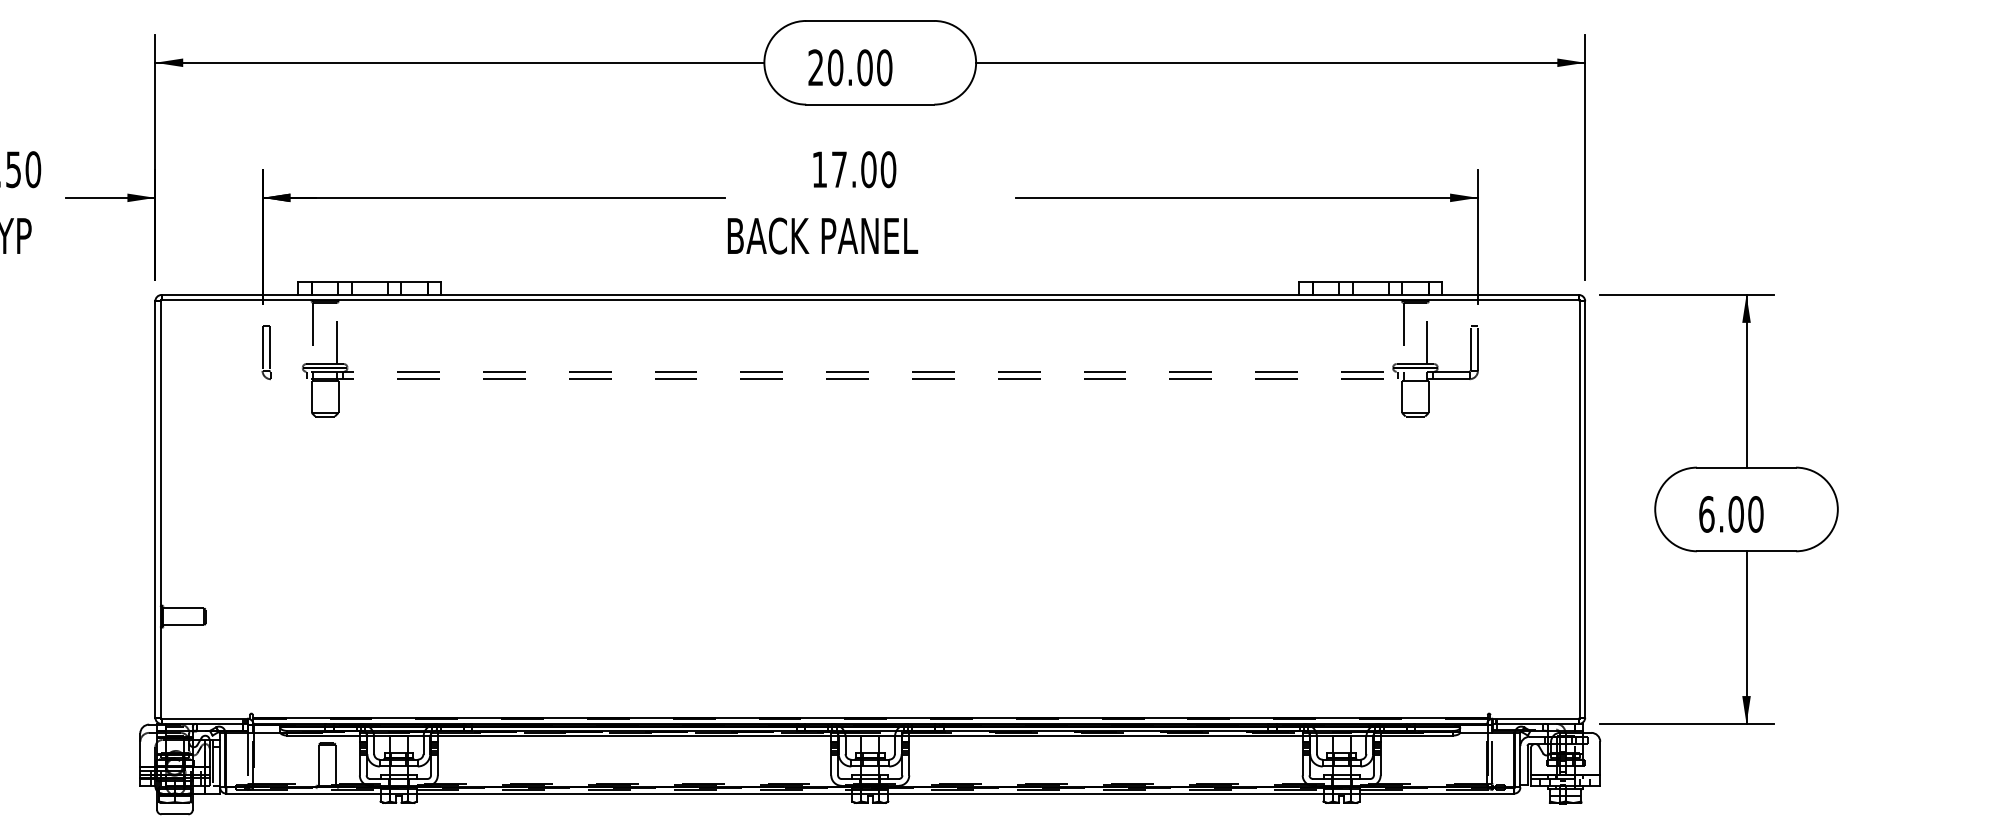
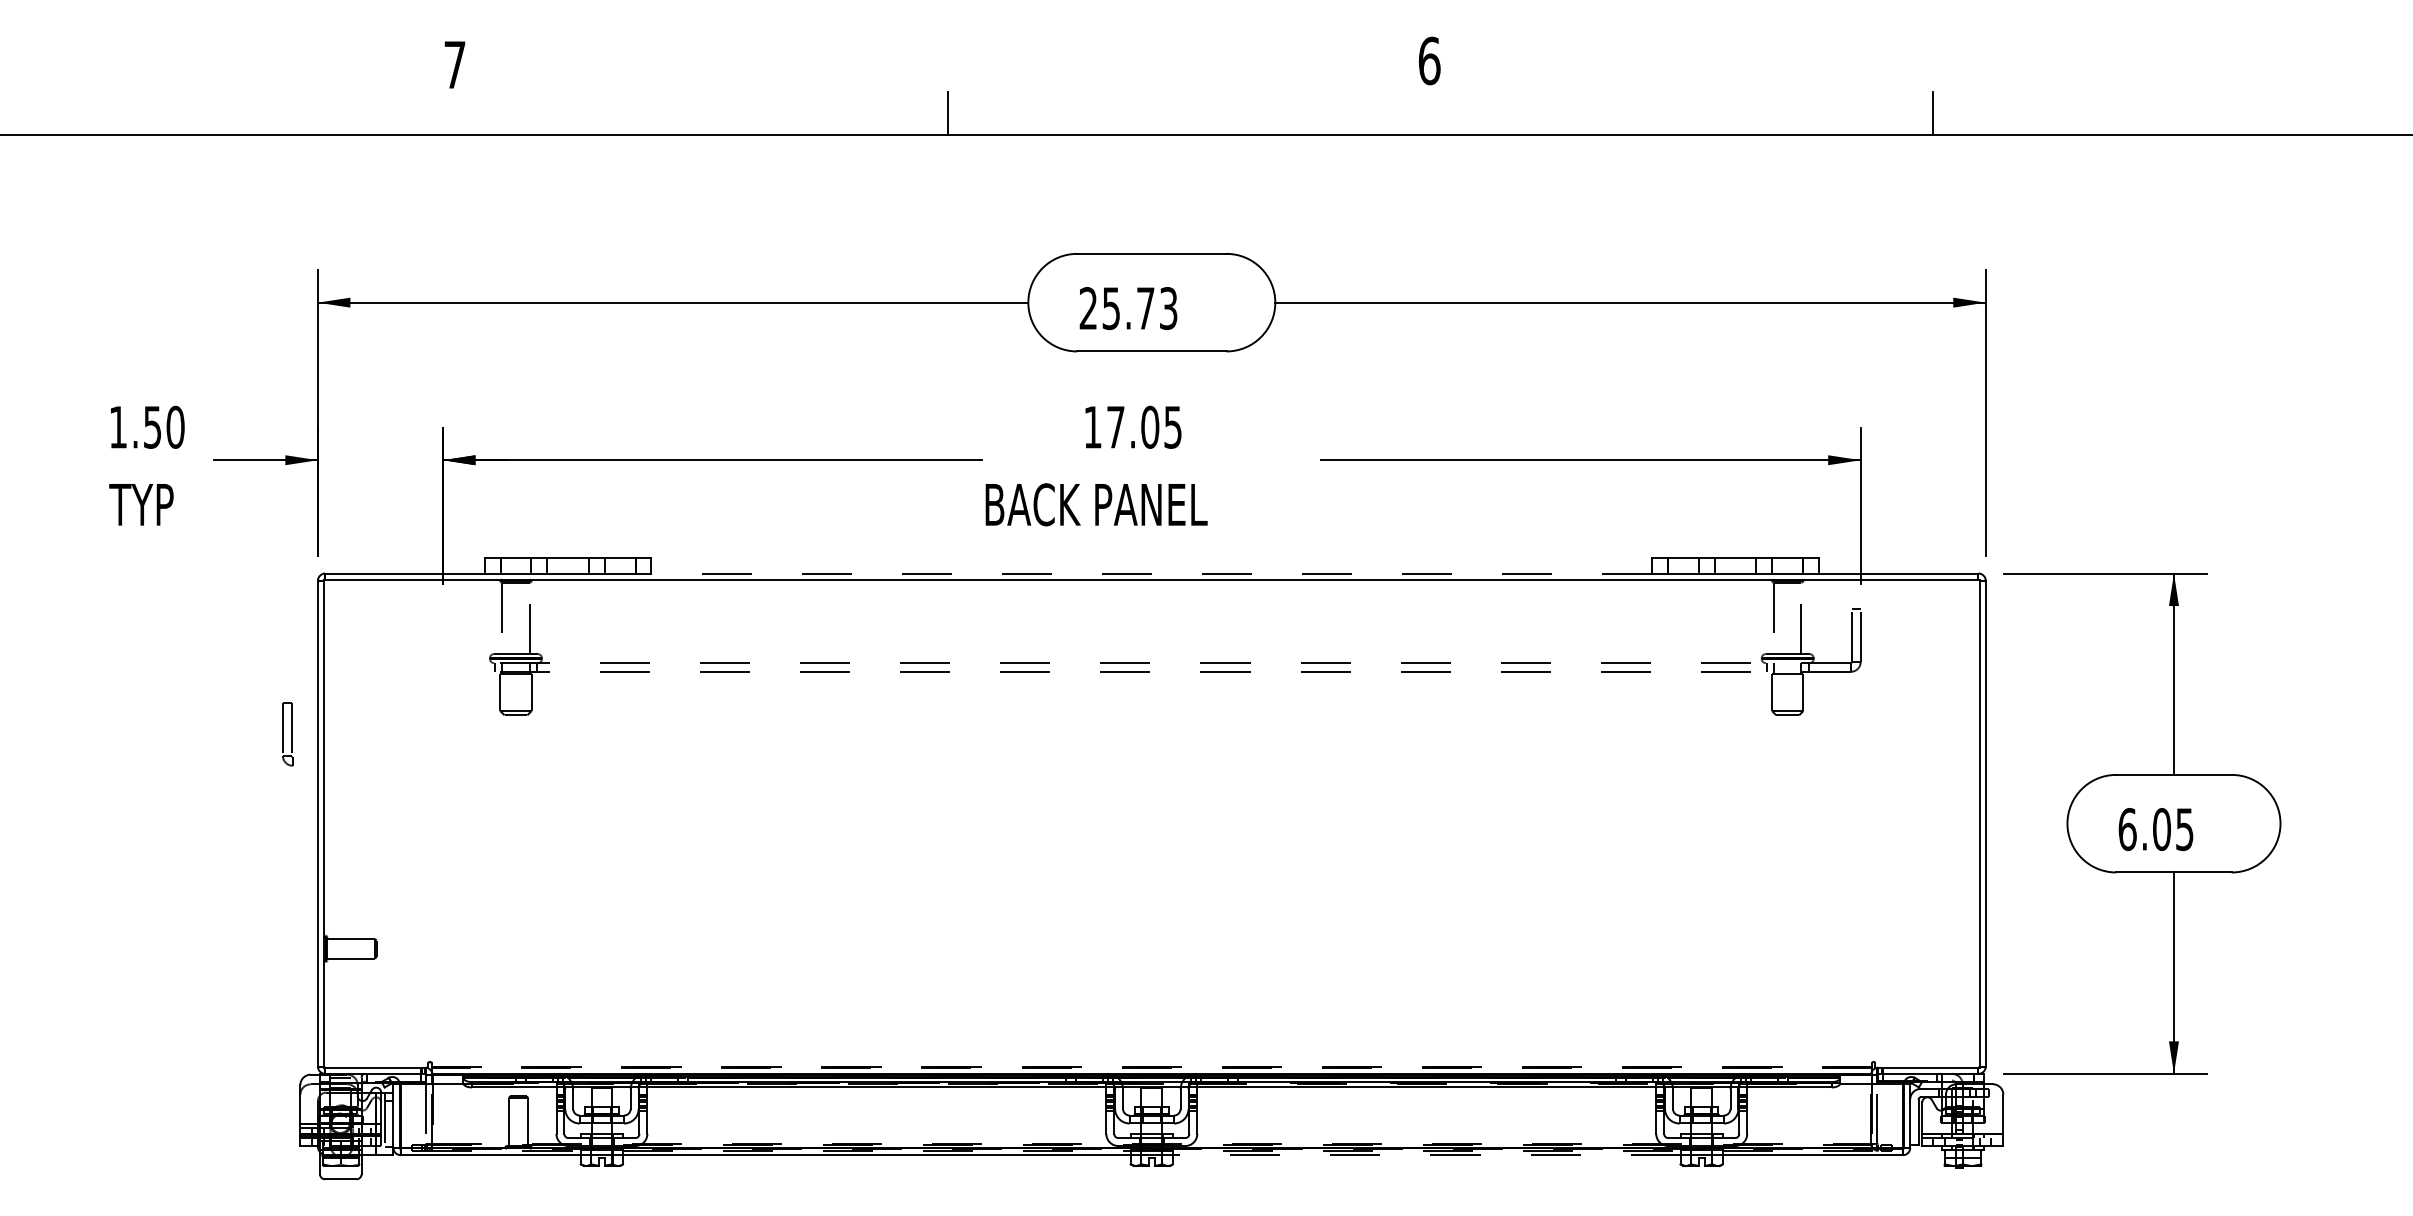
text: (859, 67) -> (1139, 308), 20.00 -> 25.73
text: (888, 168) -> (1173, 426), 17.00 -> 17.05
line: (869, 294) -> (1151, 573), solid -> dashed
part: (266, 352) -> (287, 734), moved
text: (1755, 514) -> (2184, 829), 6.00 -> 6.05
line: (870, 717) -> (1152, 1066), solid -> dashed
line: (1105, 793) -> (1426, 1155), solid -> dashed

